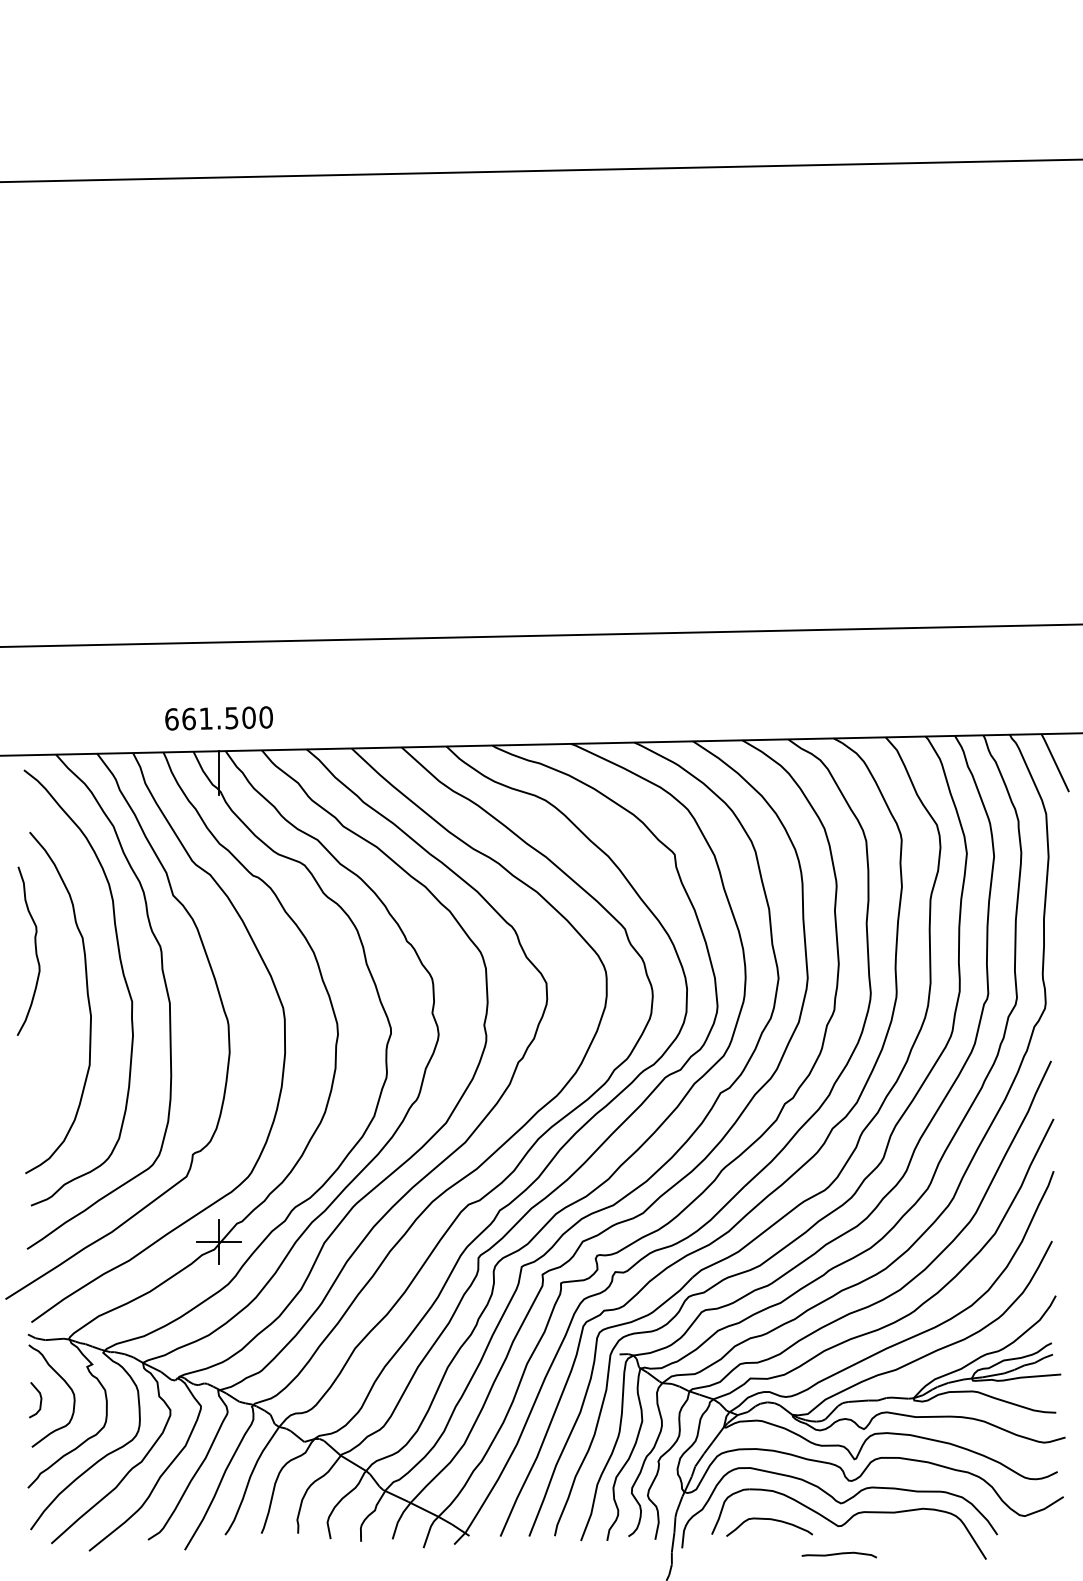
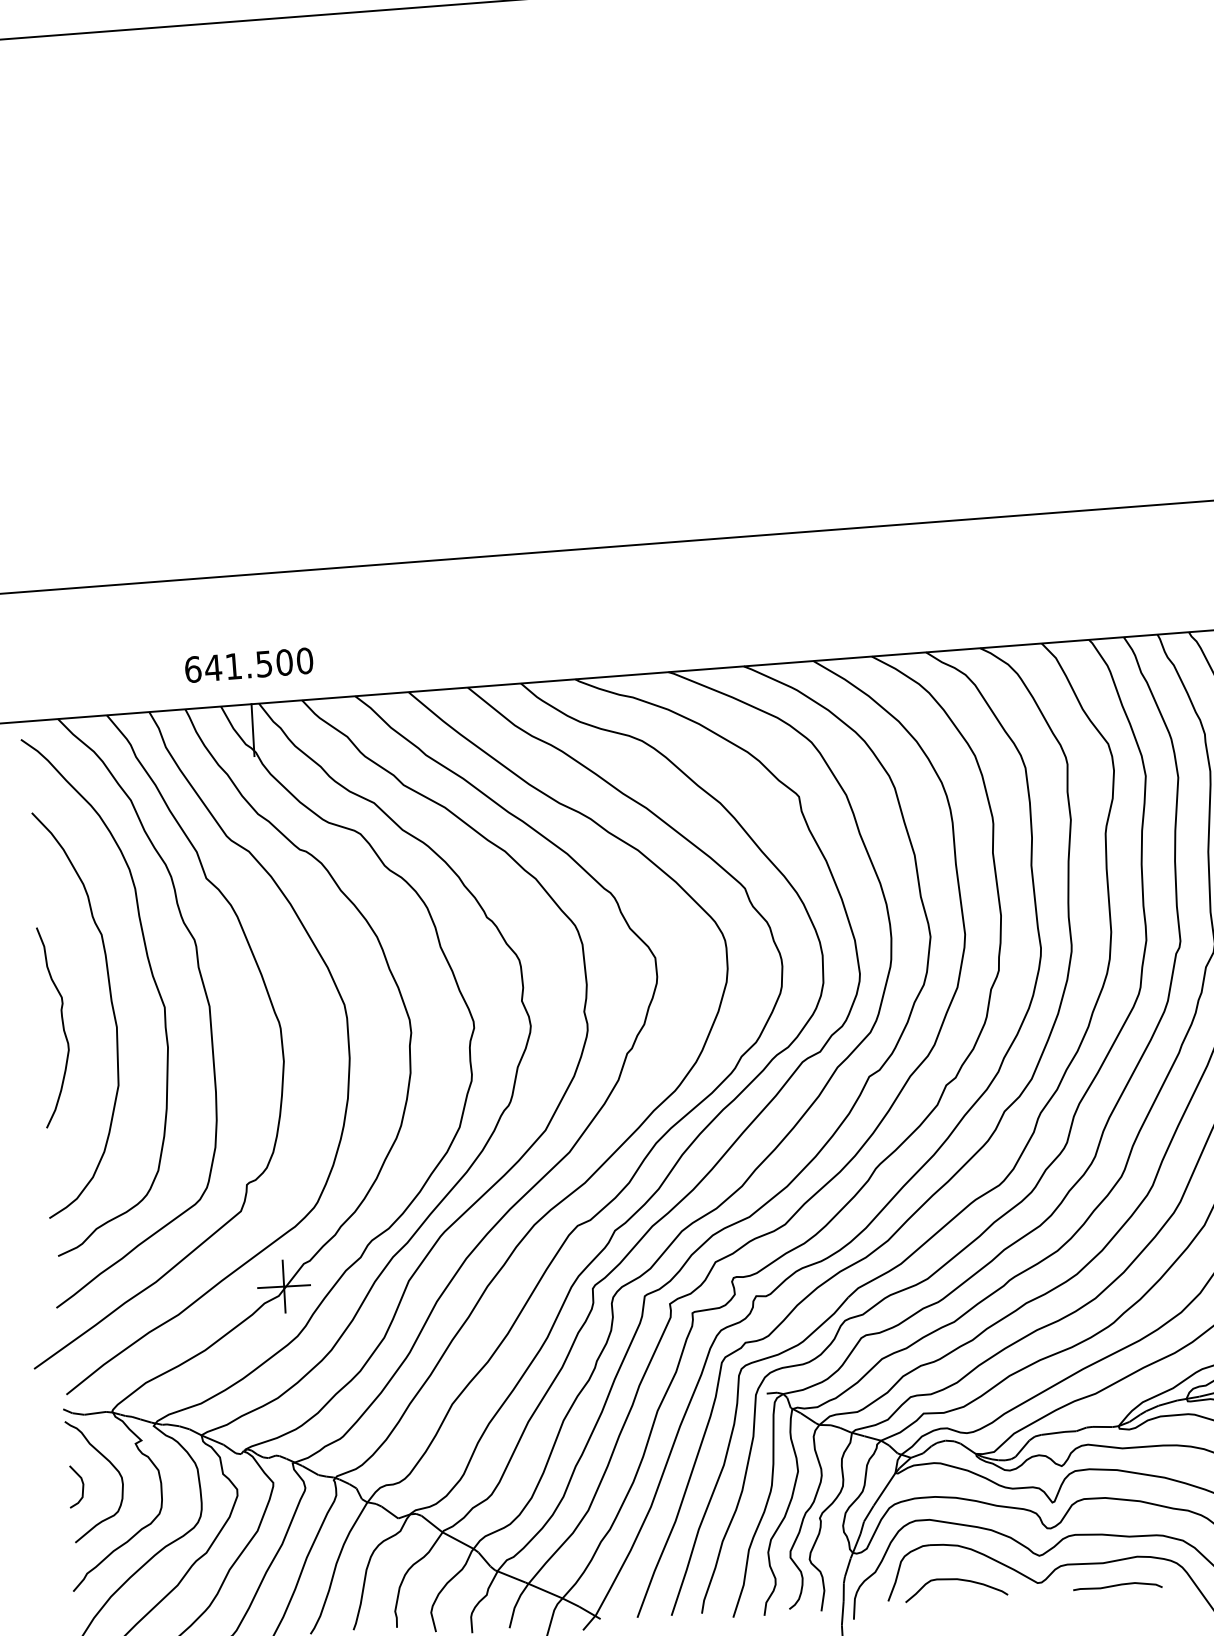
text: (188, 718) -> (212, 667), 661.500 -> 641.500
curve: (35, 950) -> (62, 1025), moved
curve: (838, 1554) -> (1116, 1586), moved

